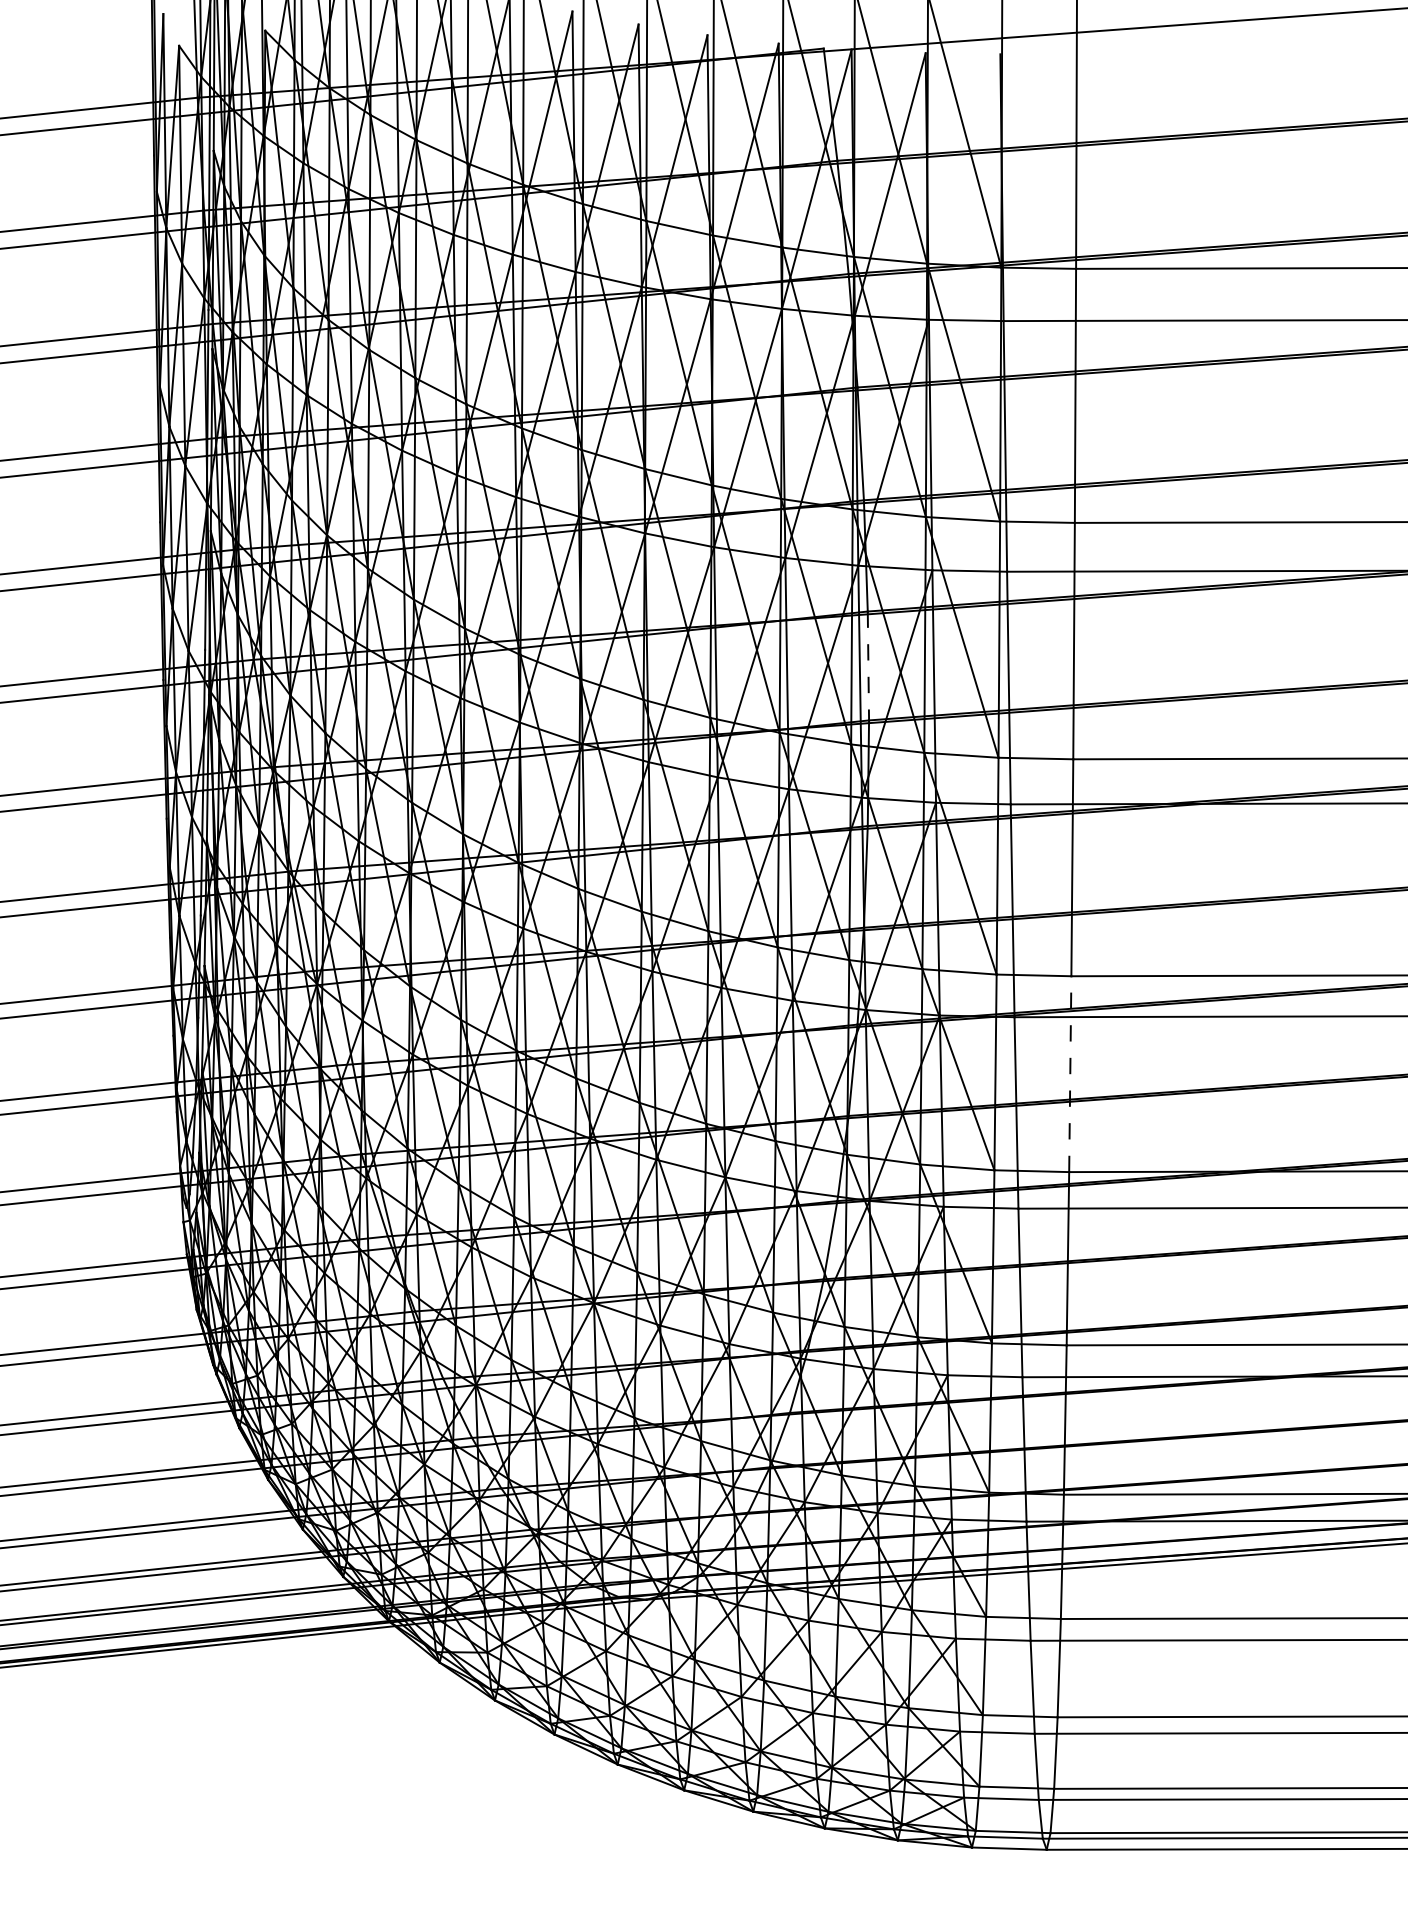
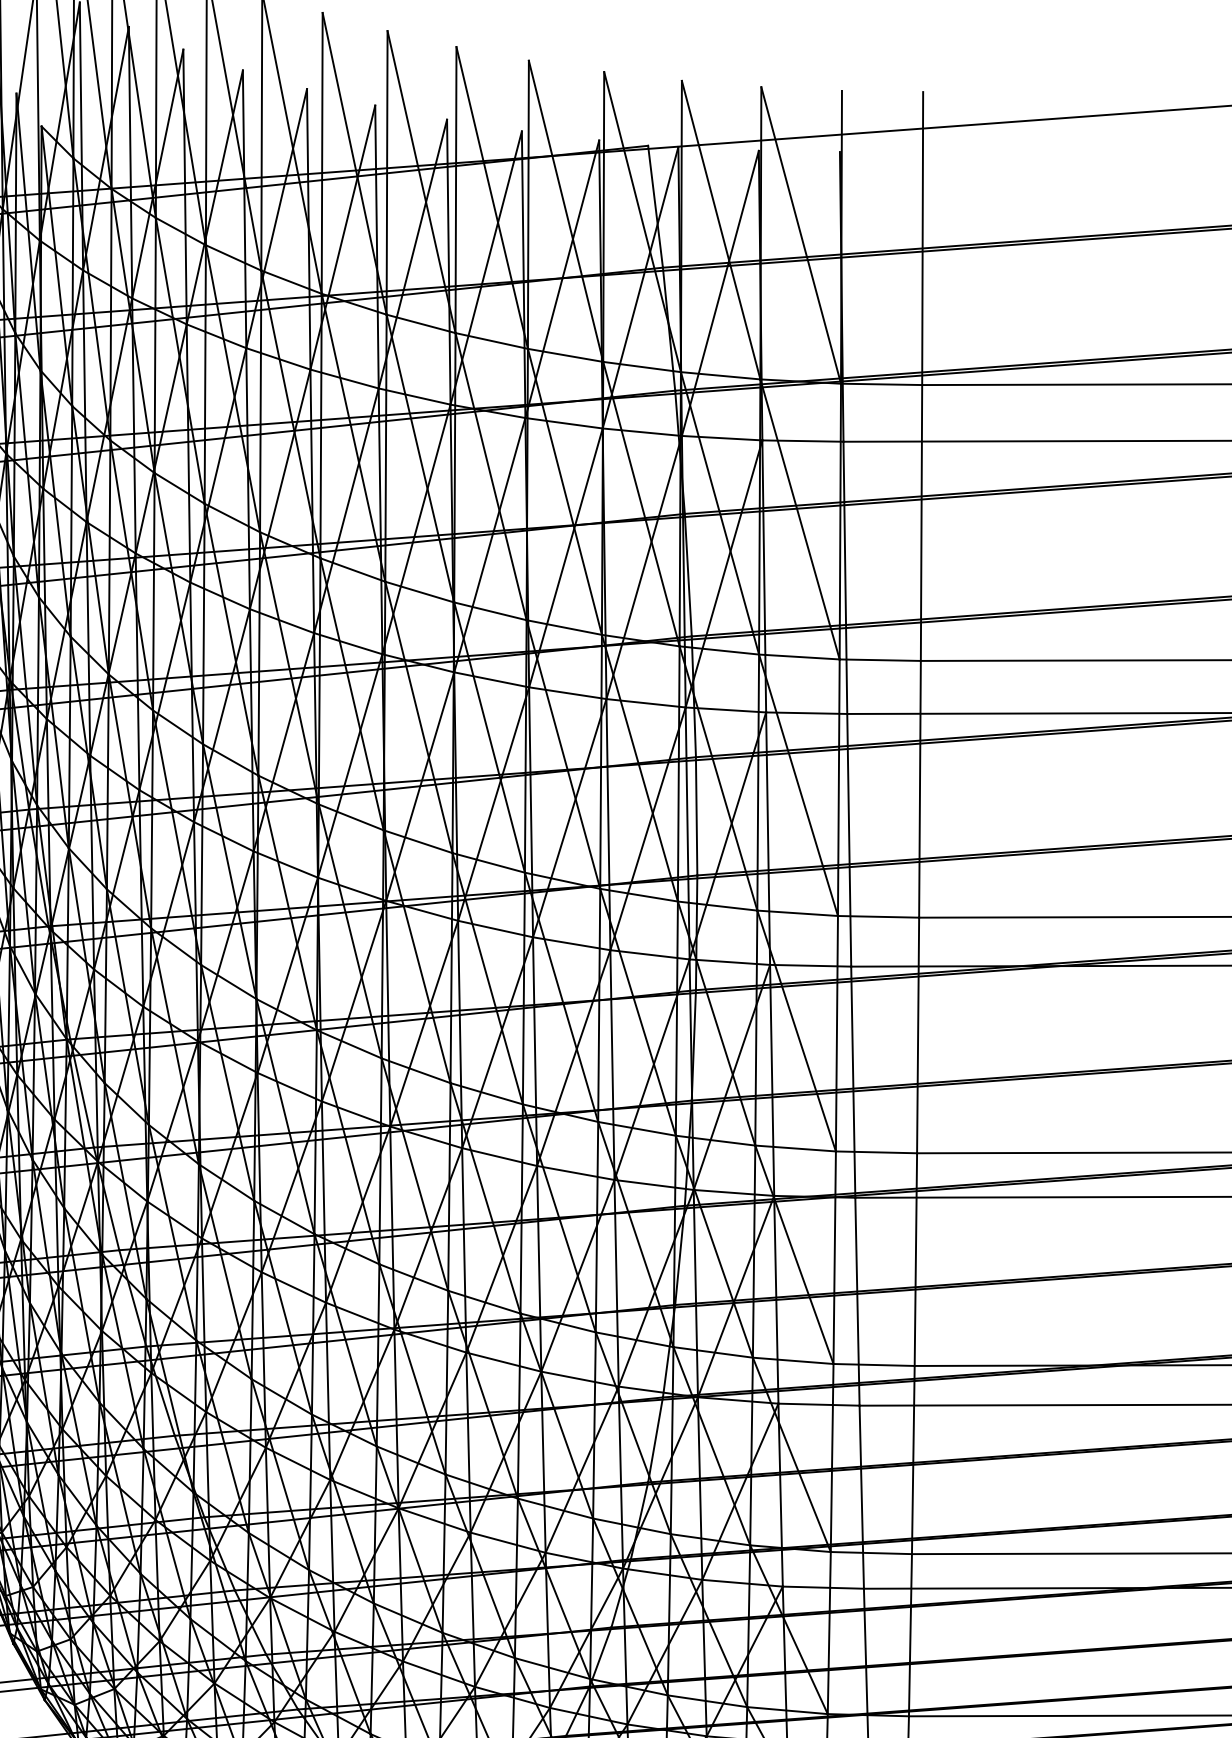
line: (868, 666) -> (696, 816), dashed -> solid
line: (1070, 1074) -> (916, 1259), dashed -> solid

